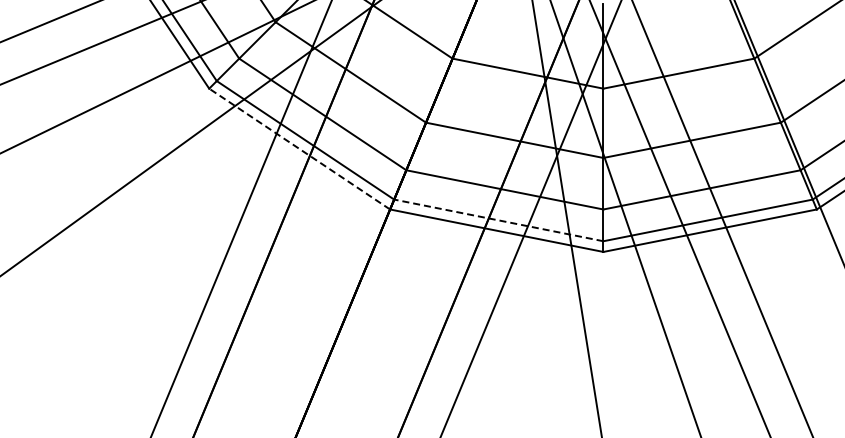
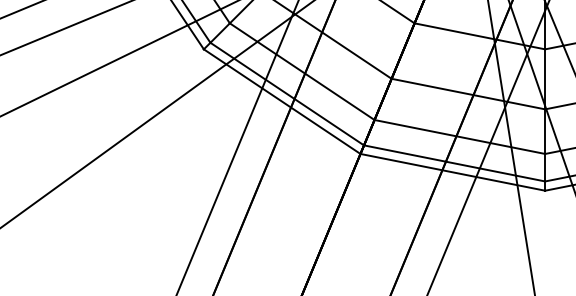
line: (299, 149) -> (282, 102), dashed -> solid
line: (498, 220) -> (454, 163), dashed -> solid

